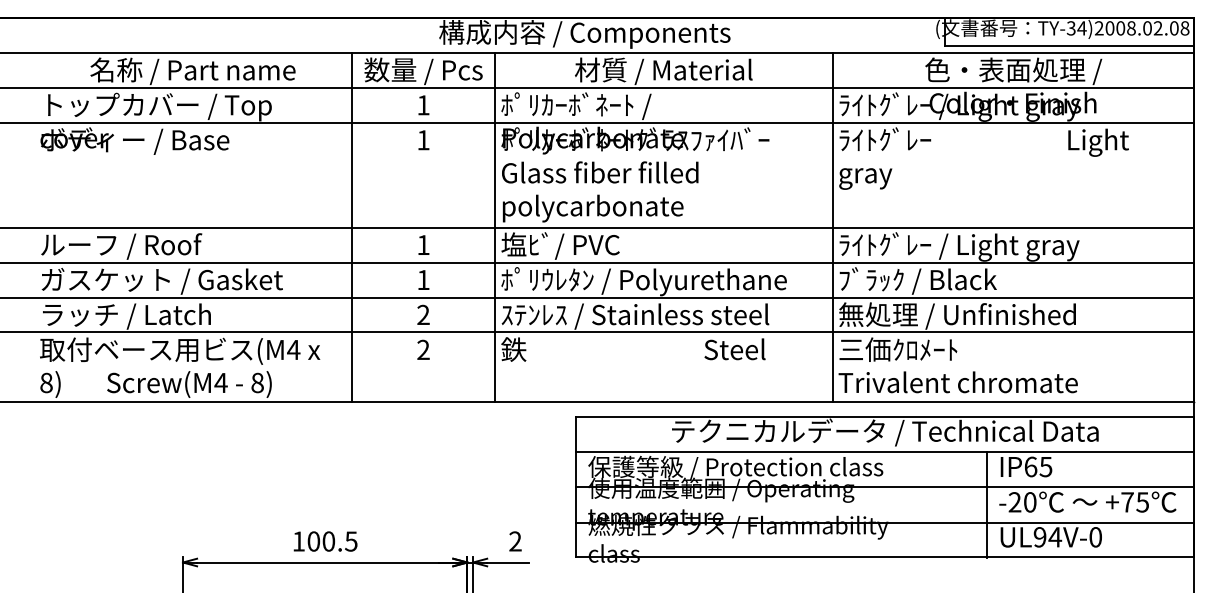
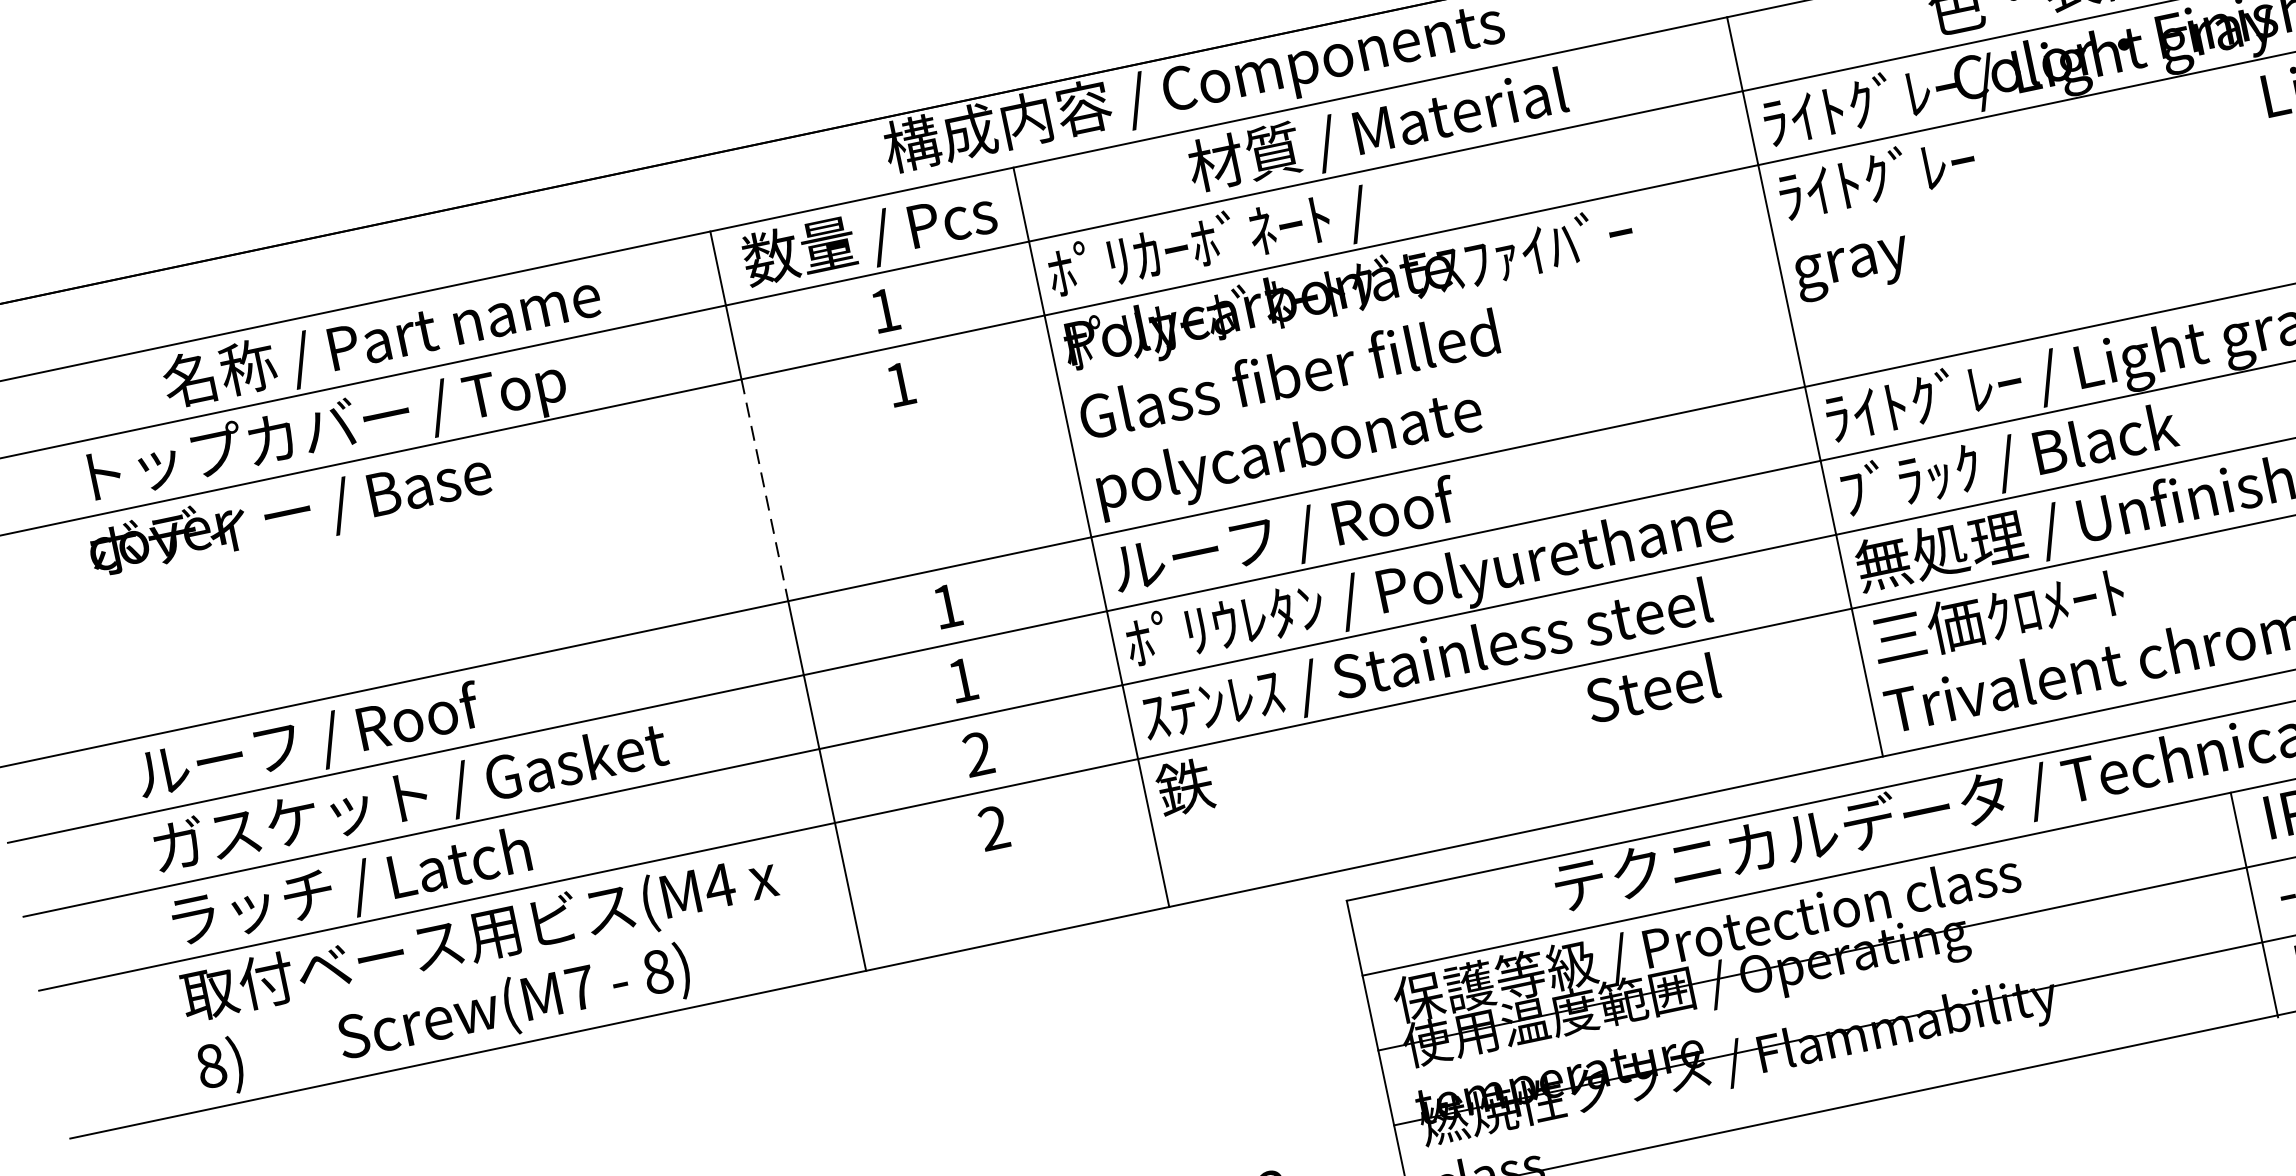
line: (351, 175) -> (764, 491), solid -> dashed
text: (582, 245) -> (1283, 536), 塩ﾋﾞ/ PVC -> ルーフ / Roof
text: (220, 382) -> (579, 987), Screw(M4 -> Screw(M7

